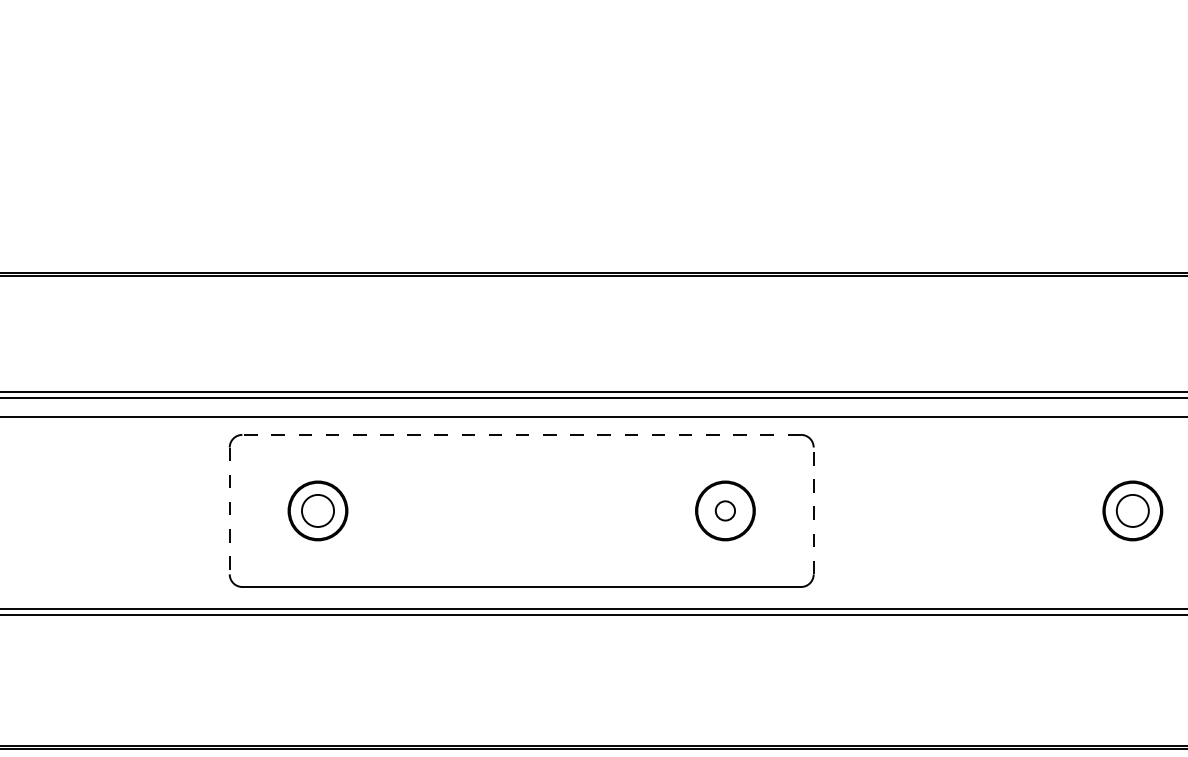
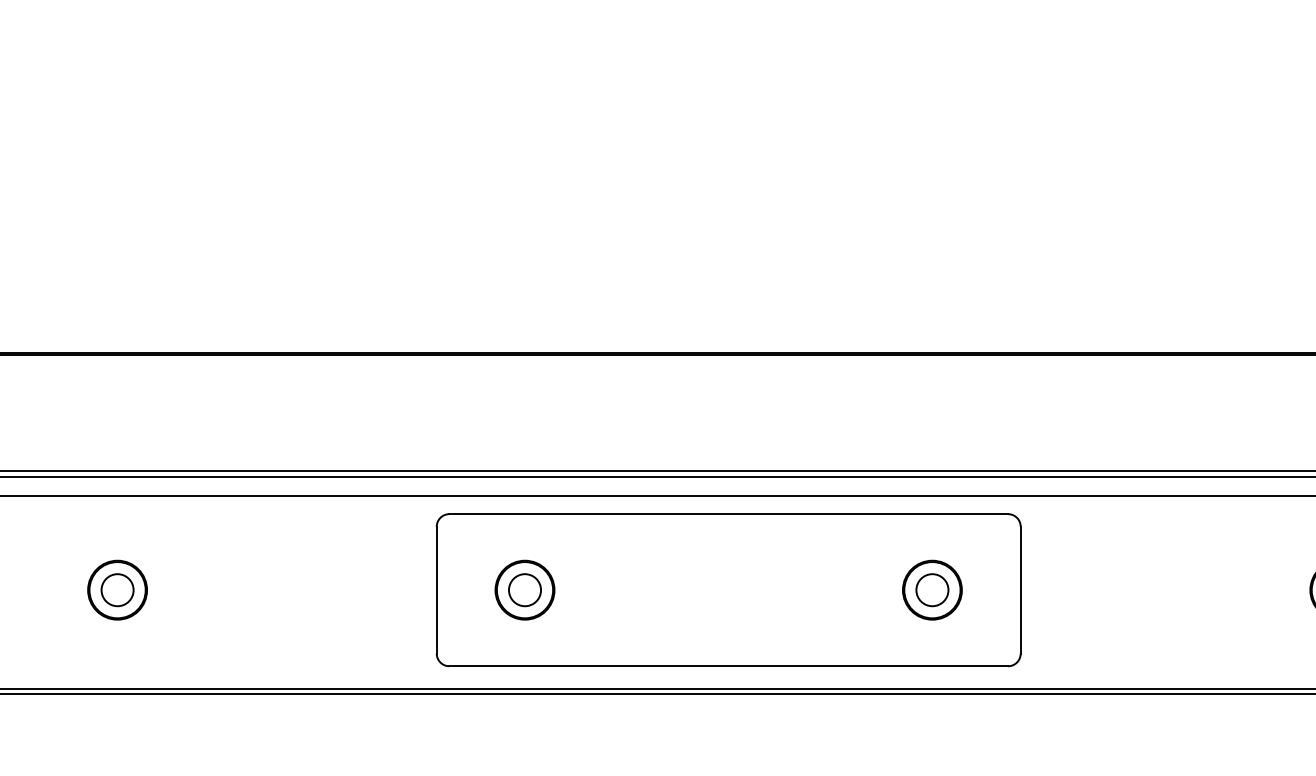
line: (521, 435) -> (728, 514), dashed -> solid
line: (813, 510) -> (1020, 589), dashed -> solid
line: (229, 511) -> (436, 590), dashed -> solid
circle: (725, 511) -> (932, 590), size x1.67

